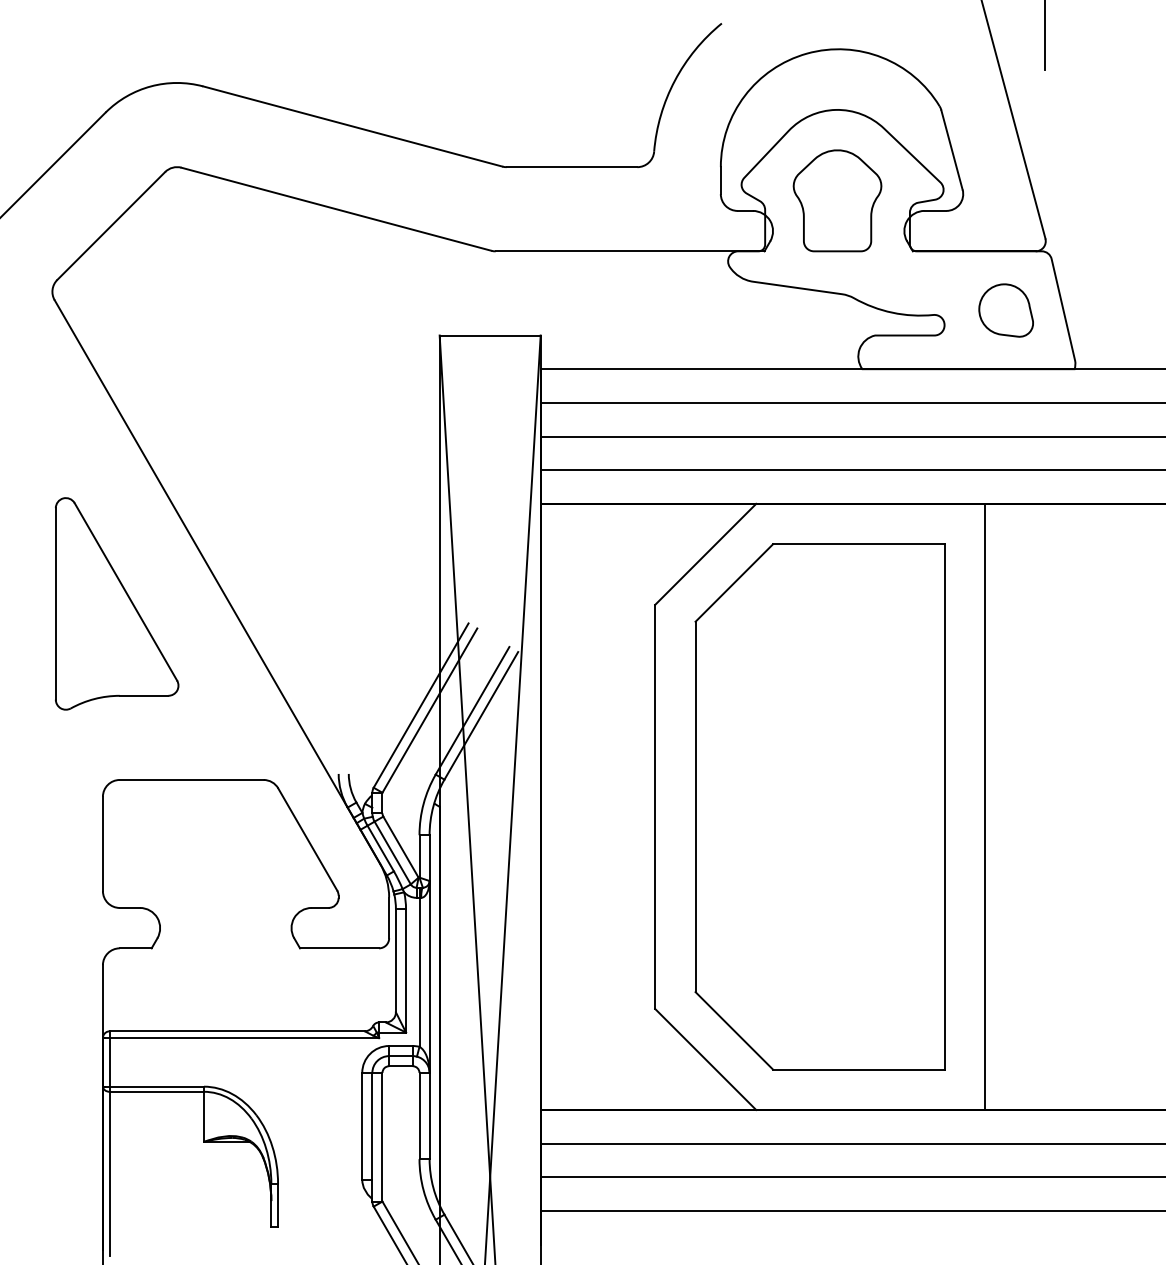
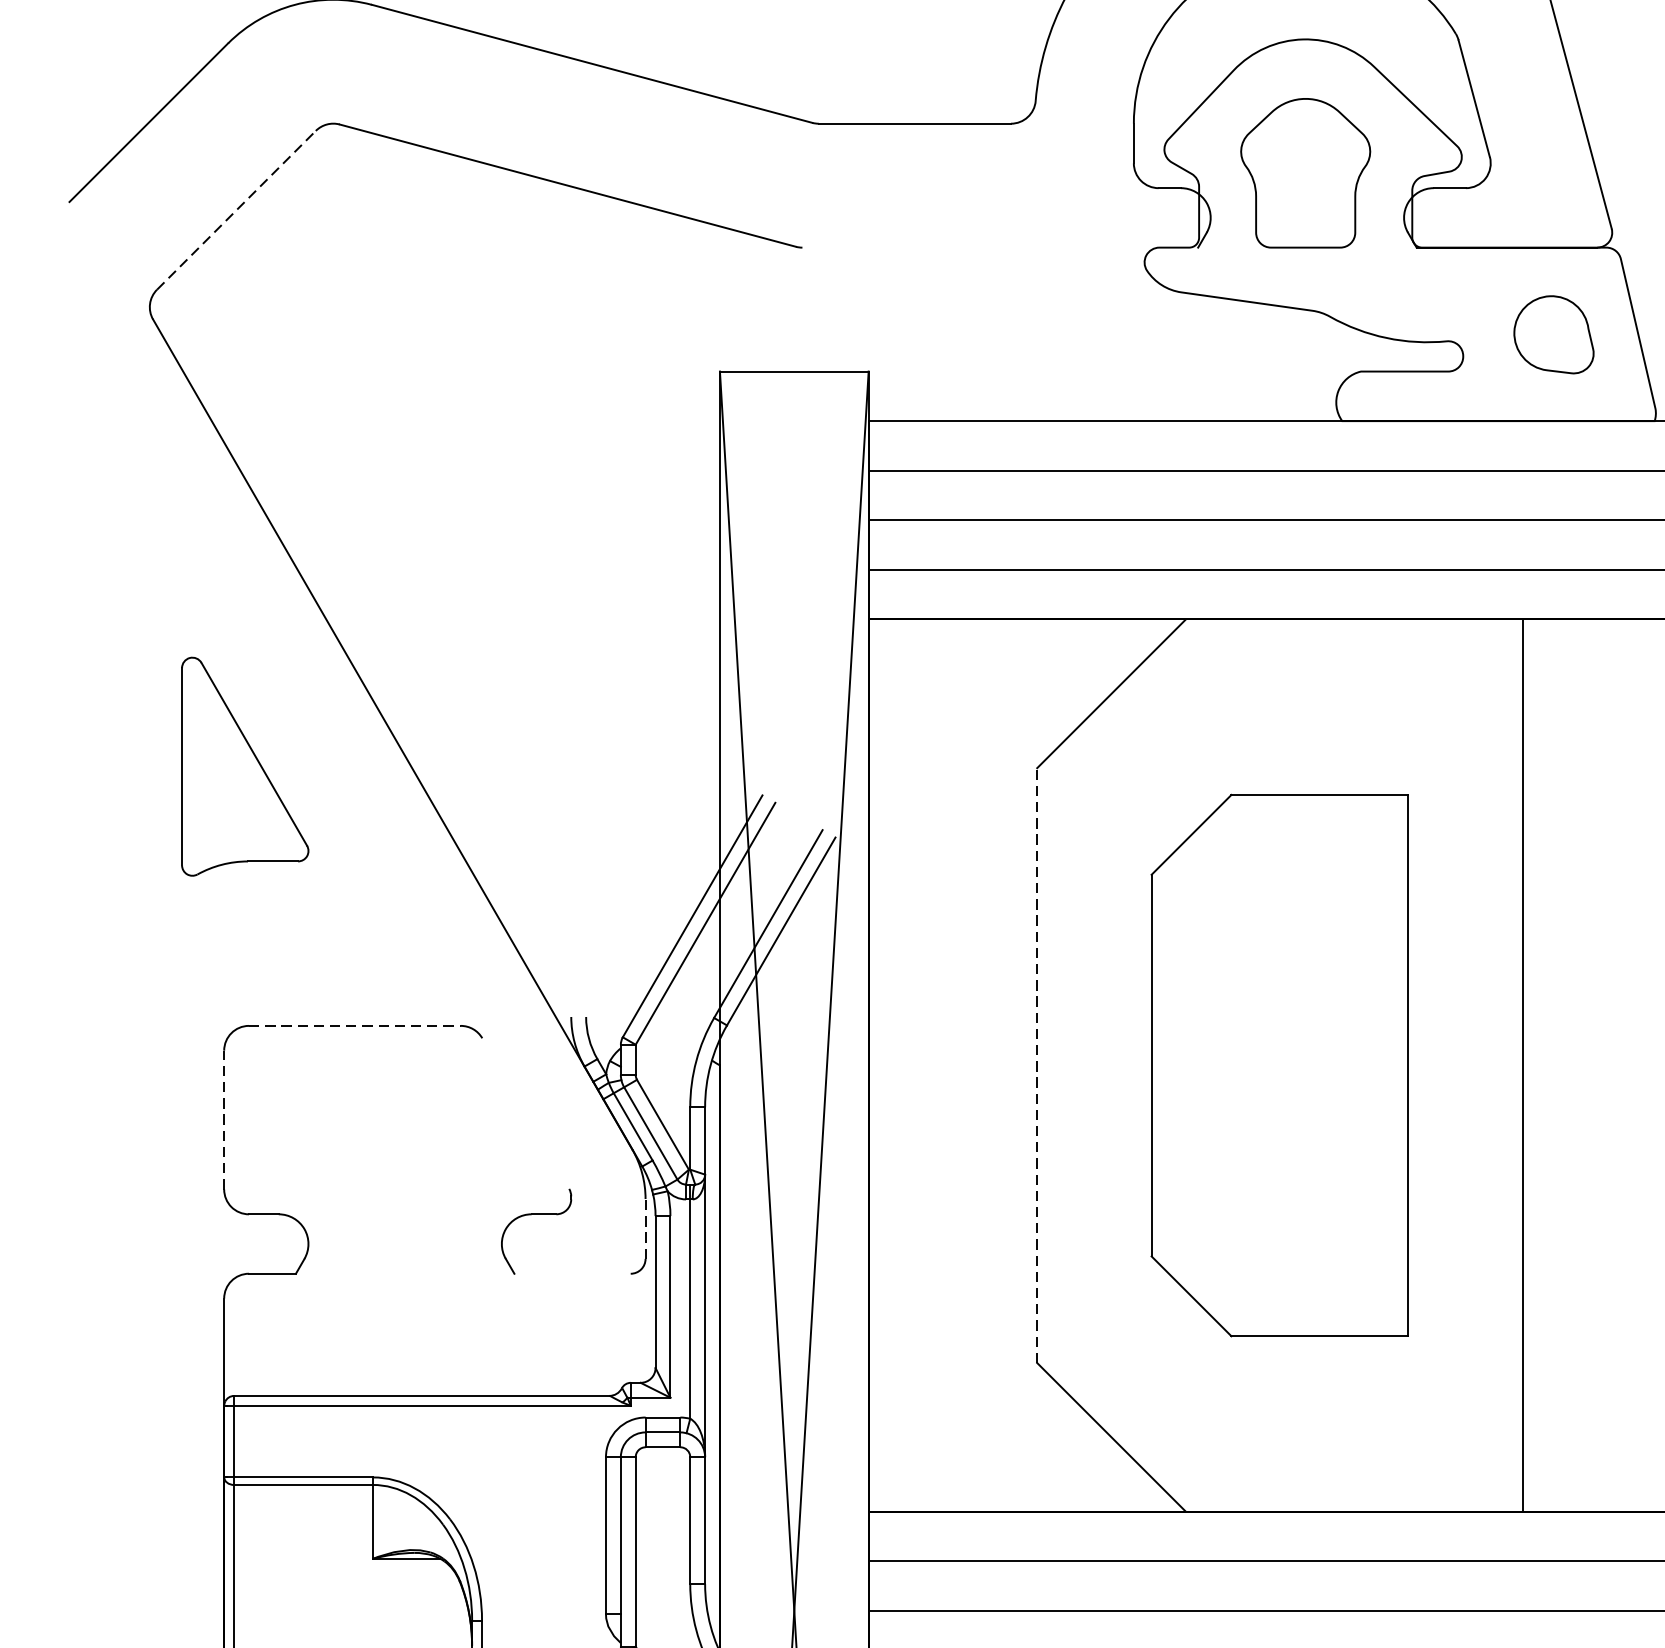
line: (111, 225) -> (236, 209), solid -> dashed
line: (629, 251) -> (999, 247), removed
part: (117, 603) -> (245, 766), size x0.7
line: (191, 779) -> (354, 1025), solid -> dashed
line: (655, 806) -> (1037, 1064), solid -> dashed
part: (819, 806) -> (1279, 1064), size x0.7
line: (307, 839) -> (525, 1113), removed
line: (102, 843) -> (223, 1119), solid -> dashed
line: (389, 917) -> (646, 1228), solid -> dashed
line: (339, 948) -> (572, 1273), removed

